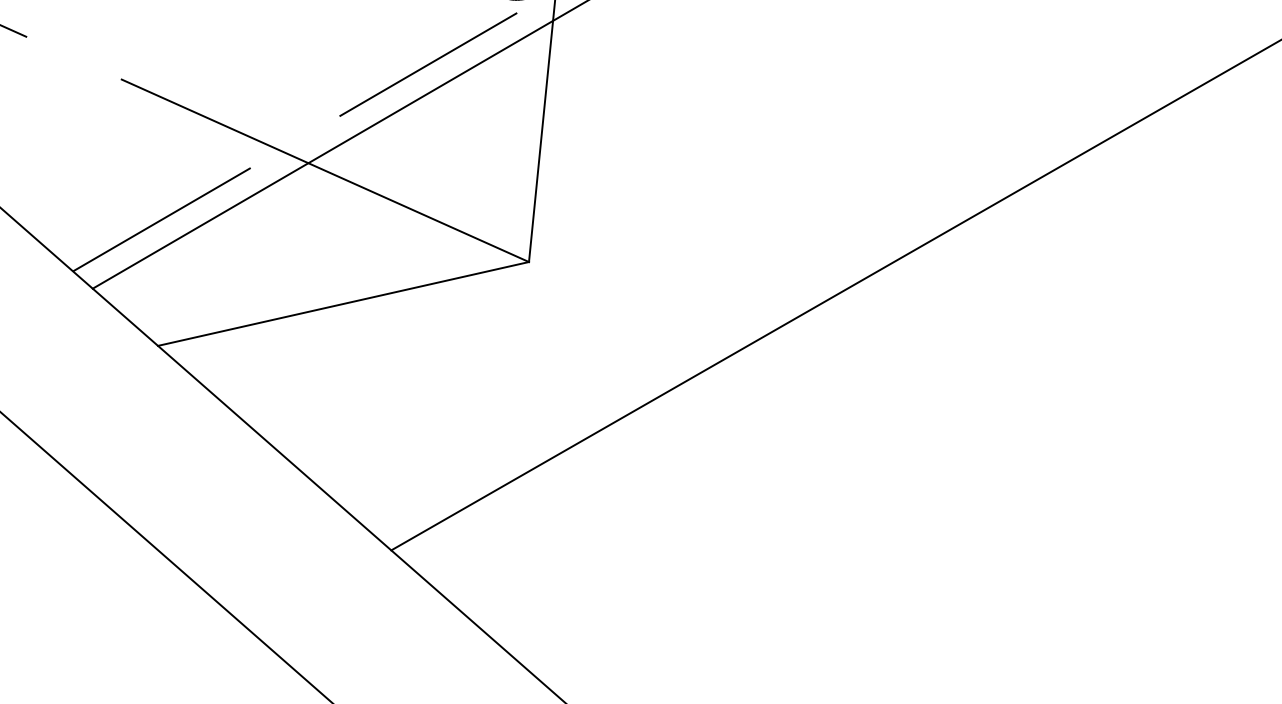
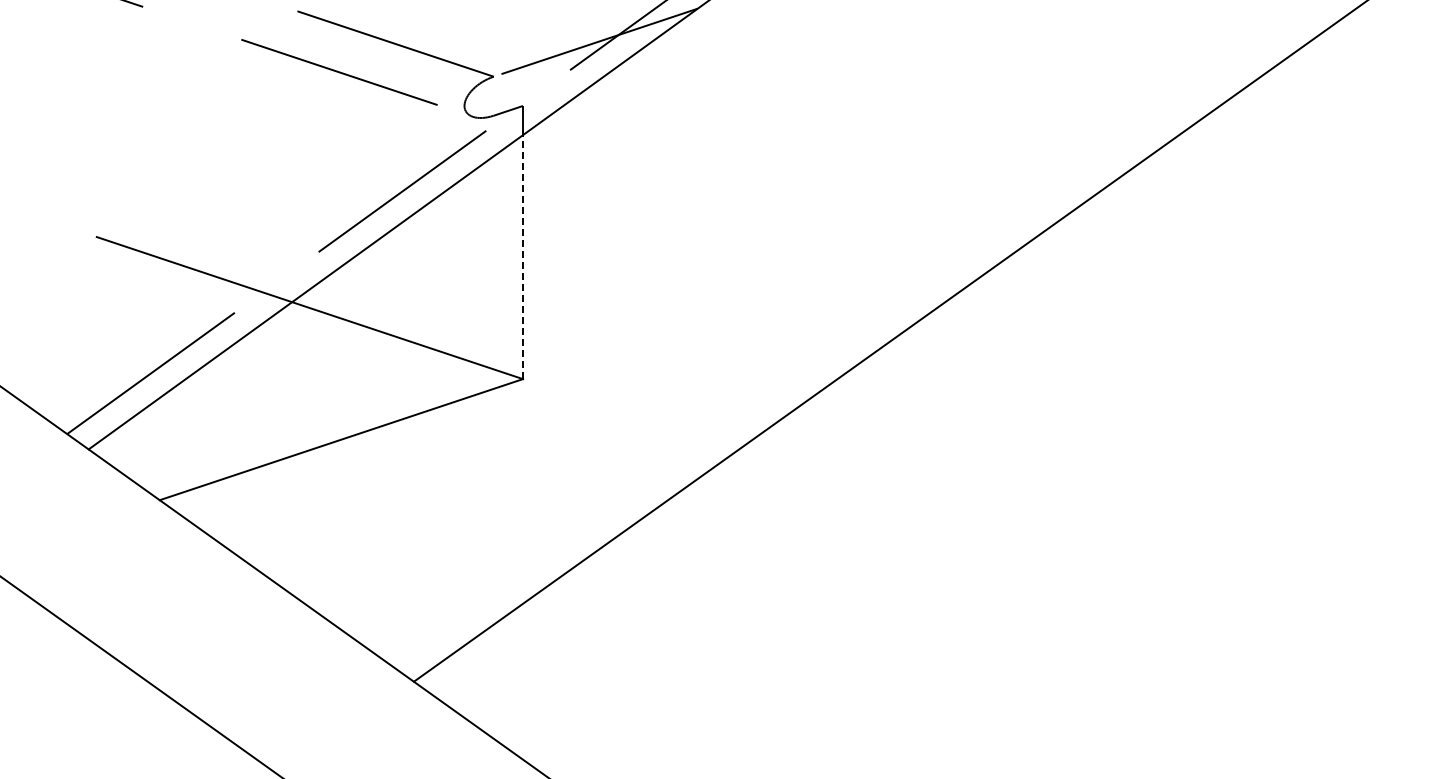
line: (541, 141) -> (523, 257), solid -> dashed

